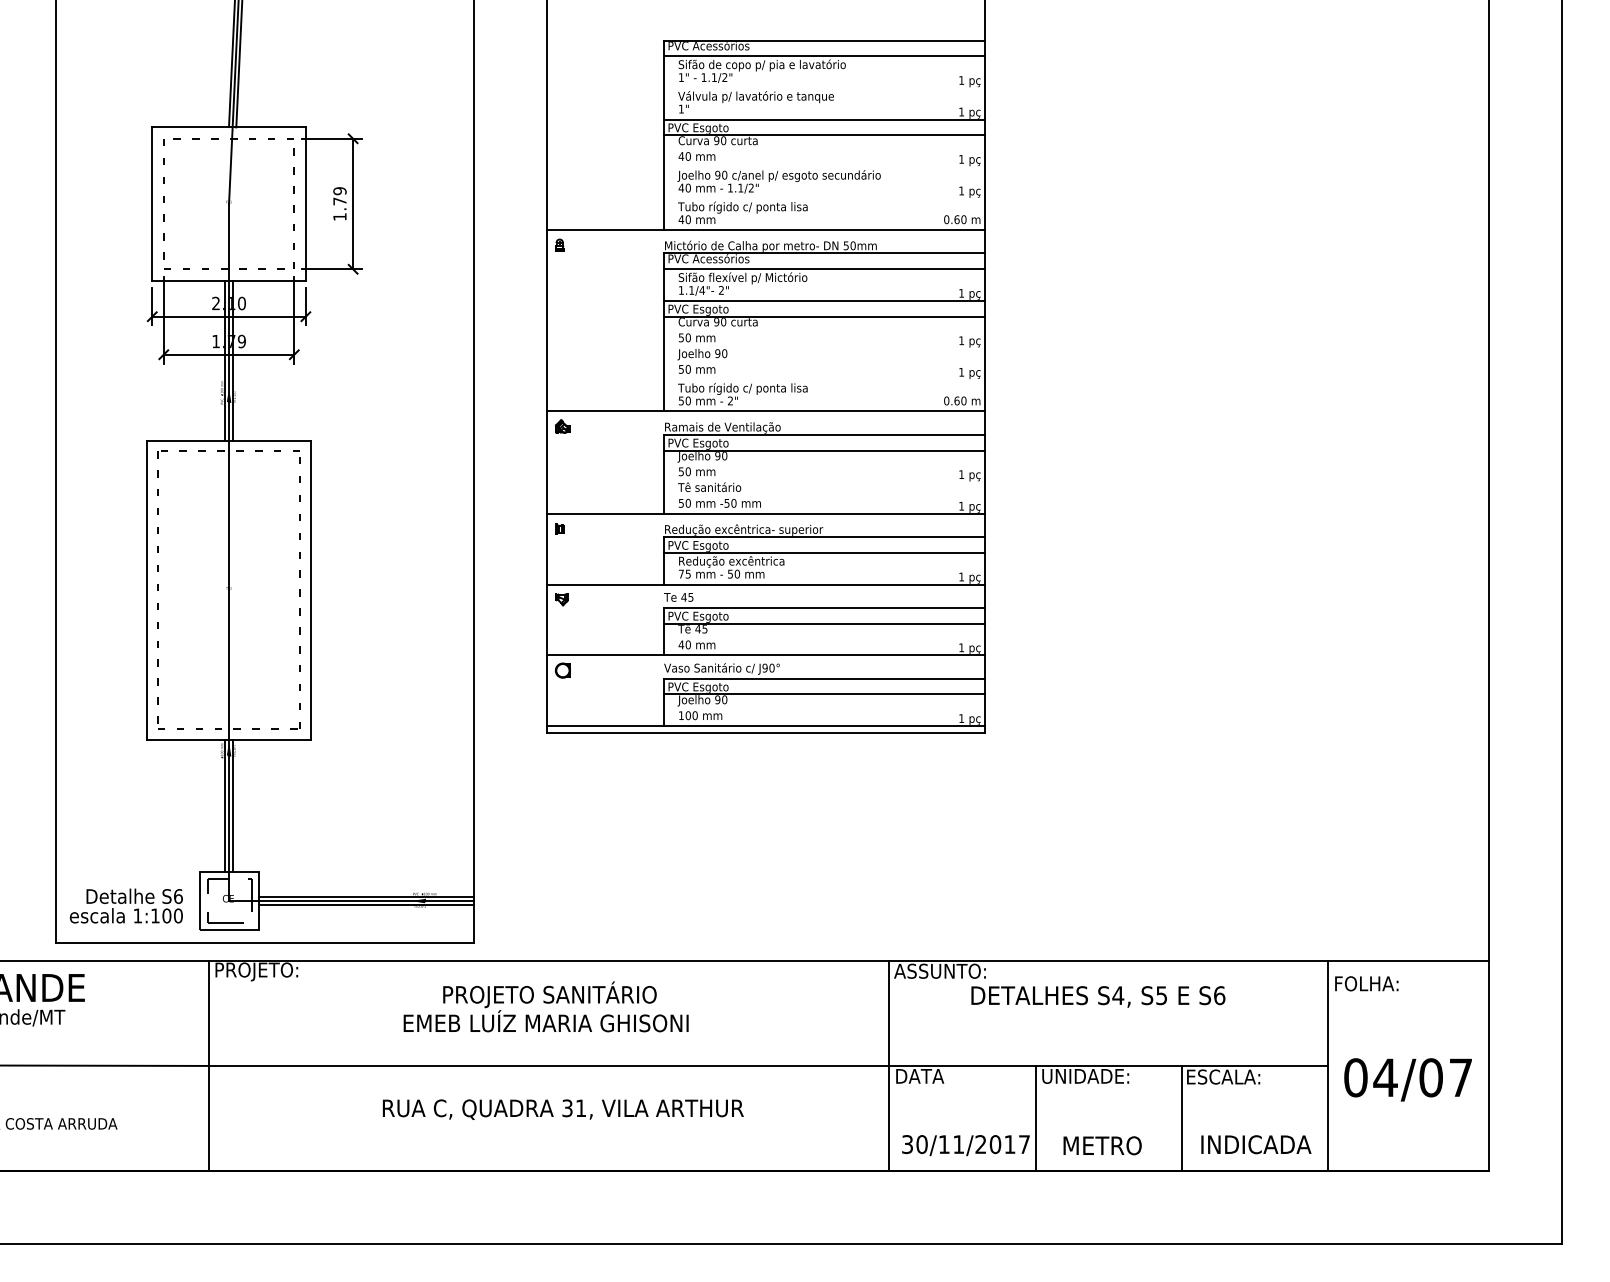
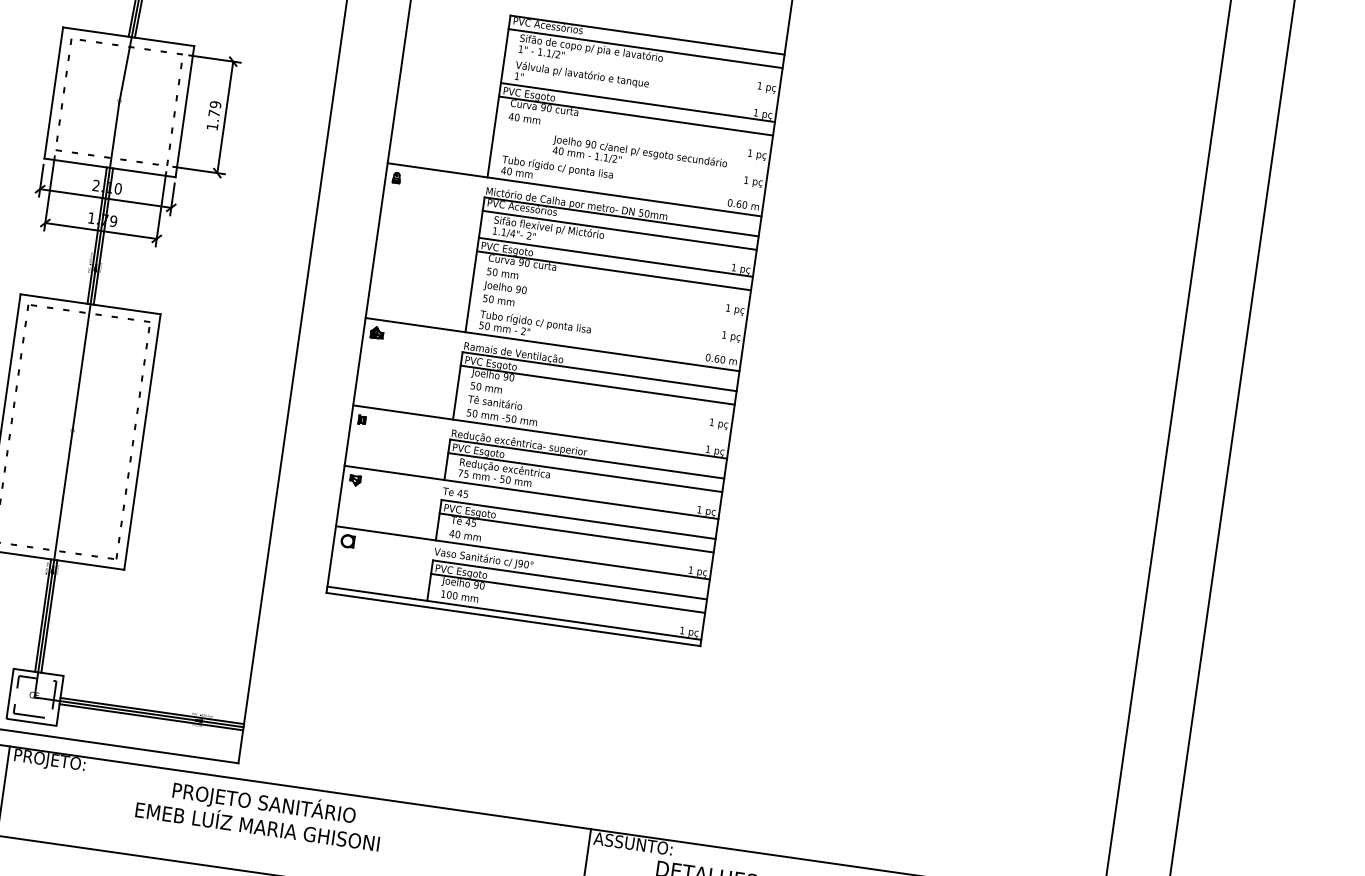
text: (778, 181) -> (639, 156), moved
text: (545, 1006) -> (259, 812), moved

